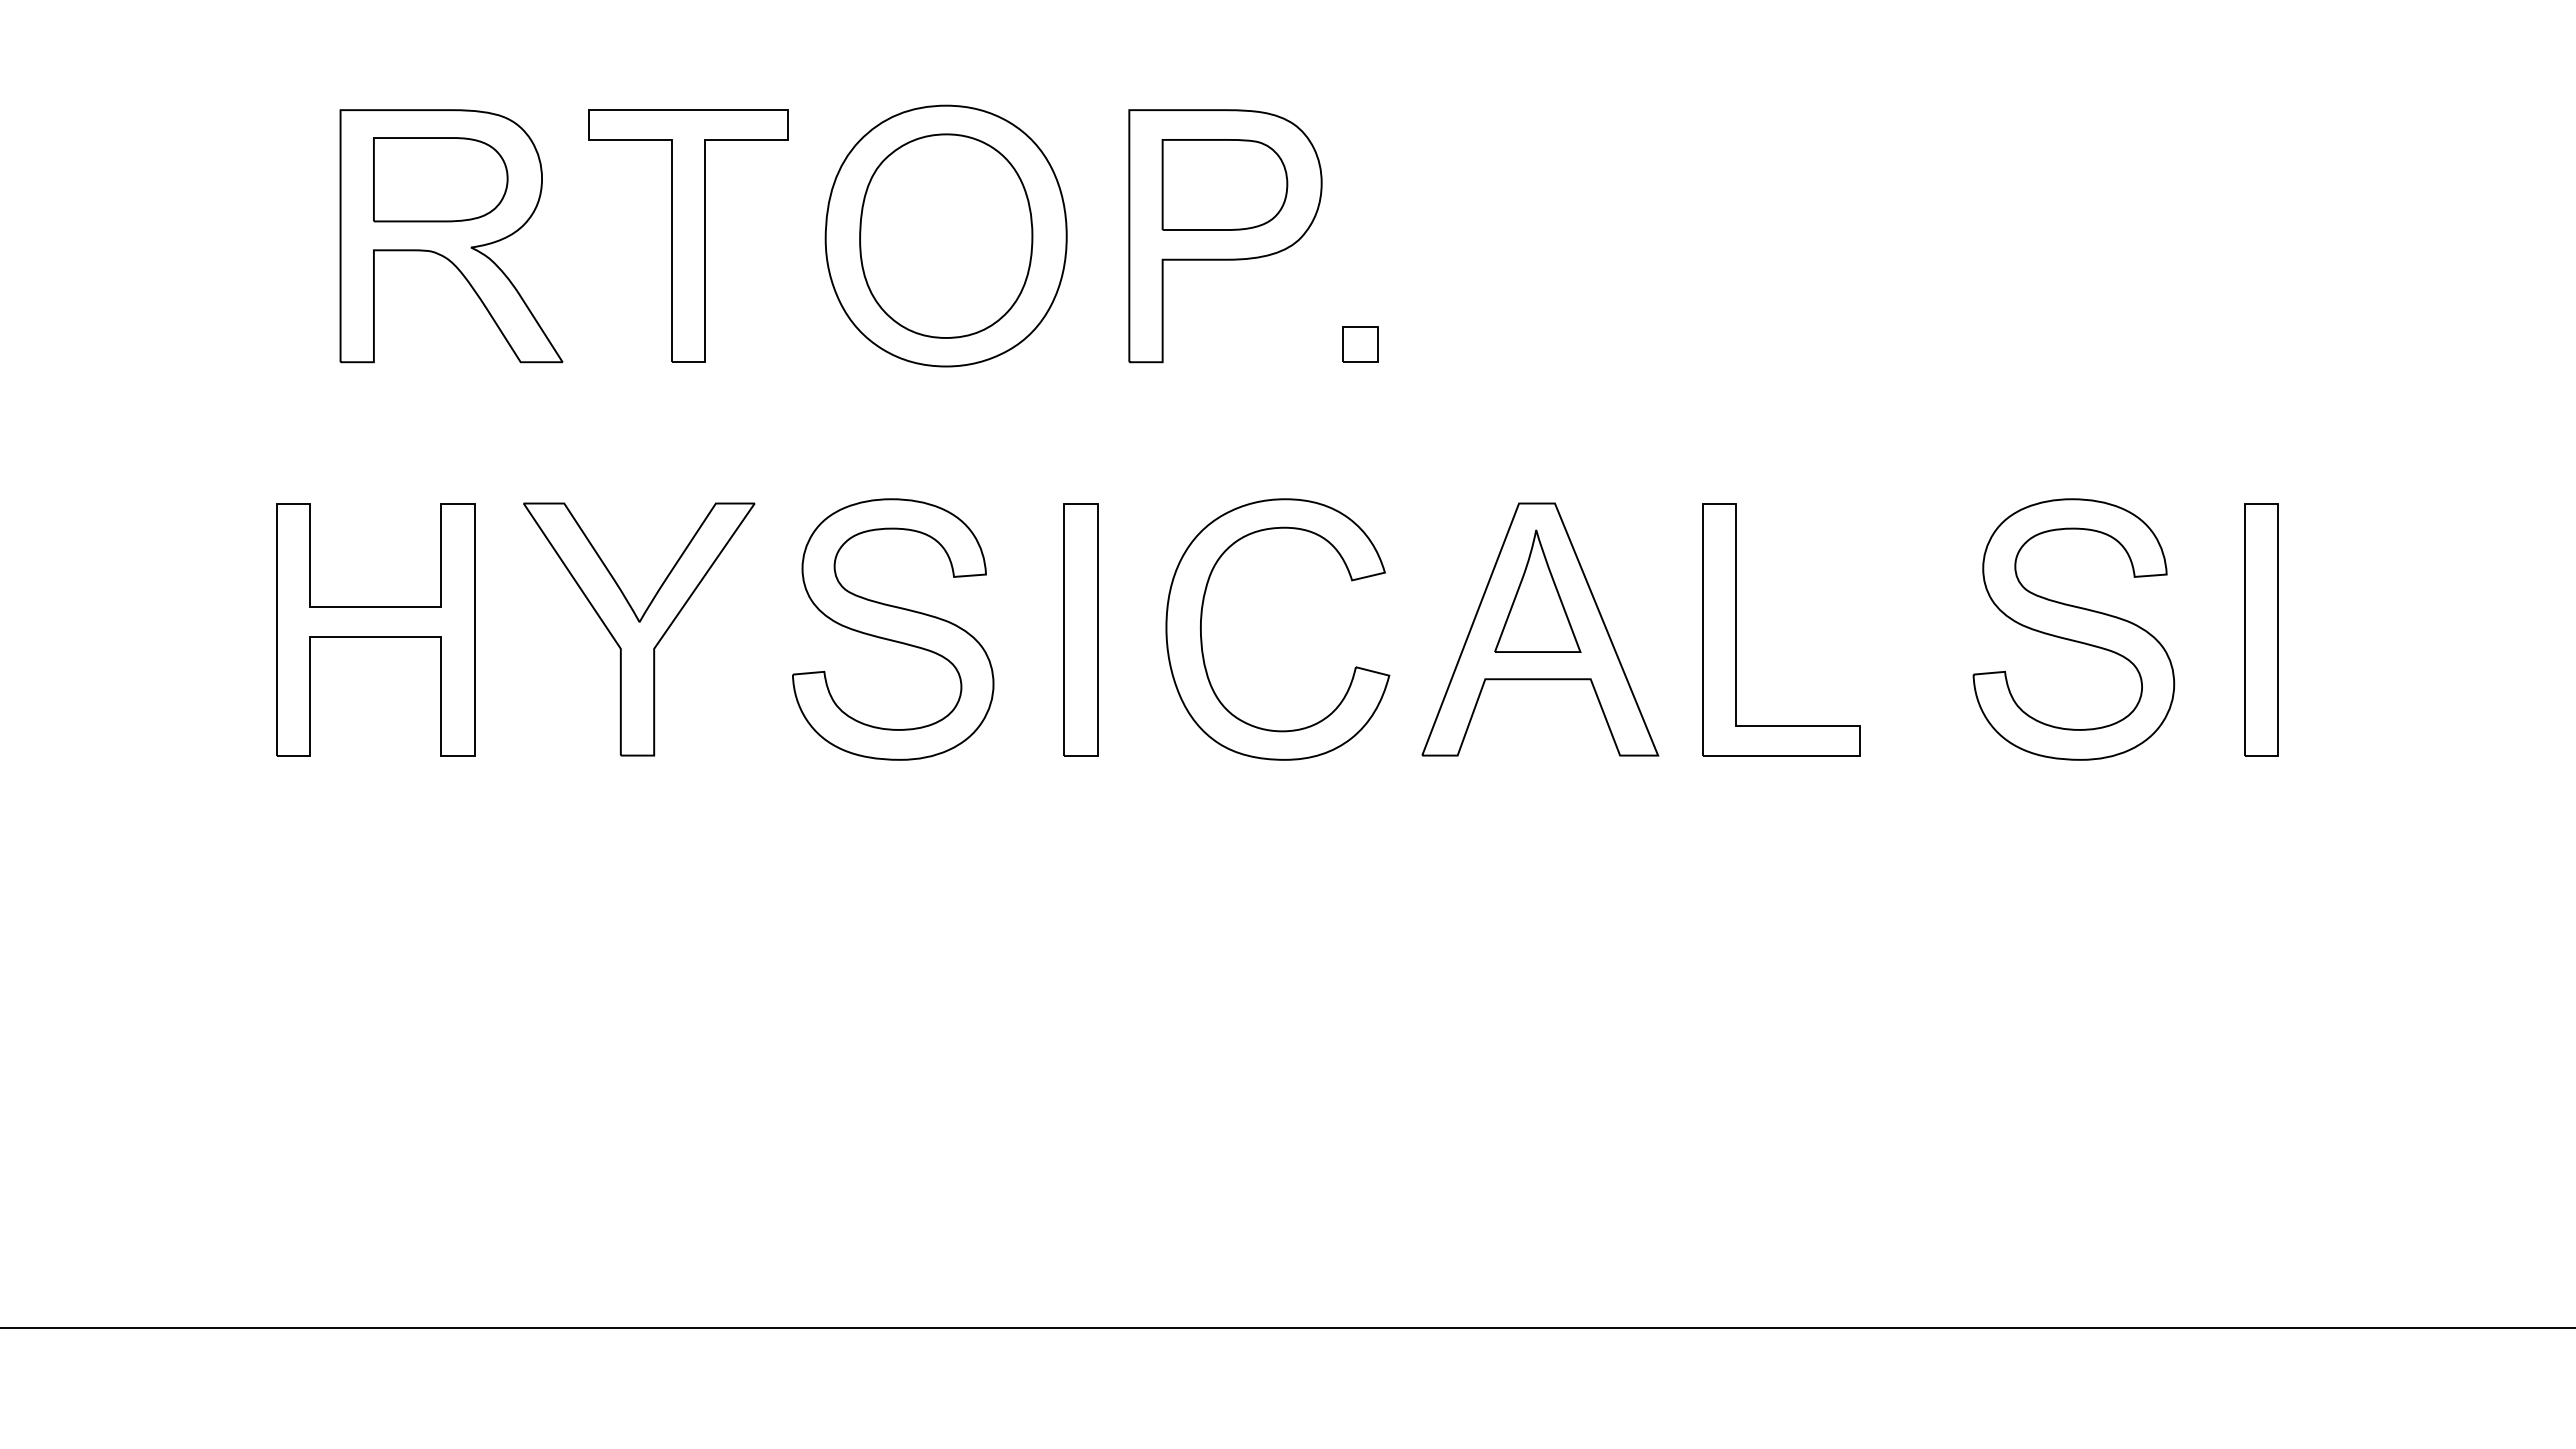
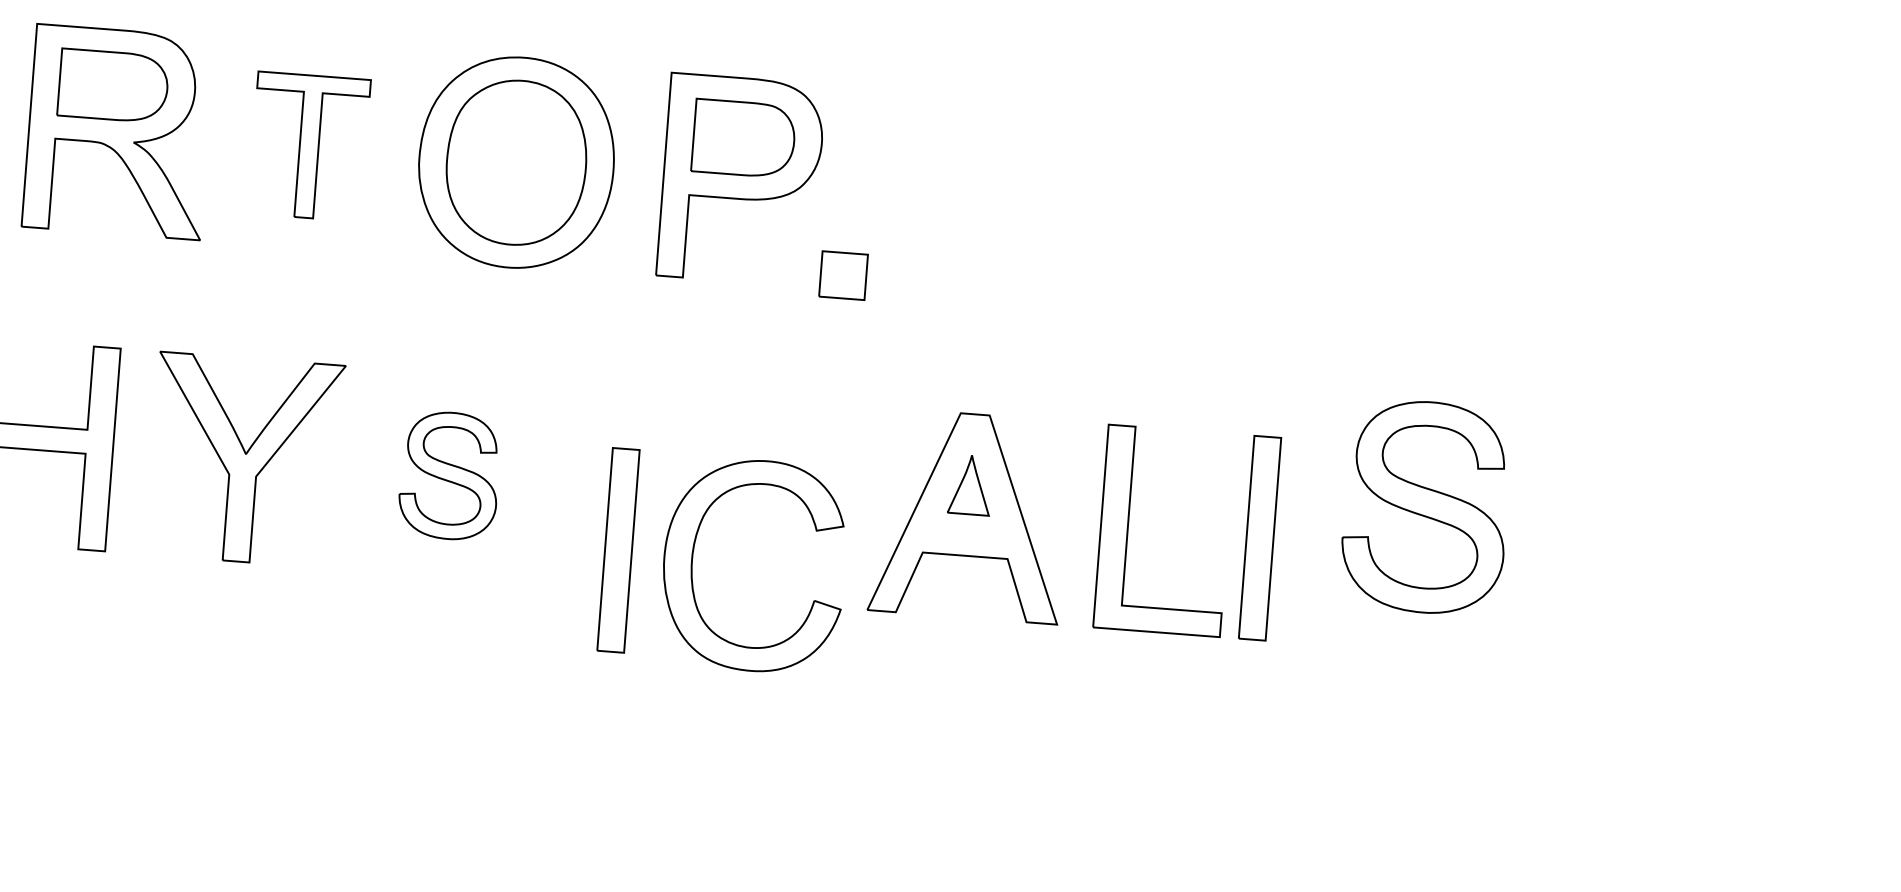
part: (688, 235) -> (309, 146), size x0.7
part: (1360, 344) -> (843, 275), size x1.6
part: (1537, 590) -> (970, 484), size x0.6
part: (893, 629) -> (449, 475), size x0.6
part: (1080, 629) -> (618, 550), moved
part: (2073, 629) -> (1425, 507), moved
part: (2261, 629) -> (1259, 538), moved
part: (1202, 638) -> (692, 568), moved

